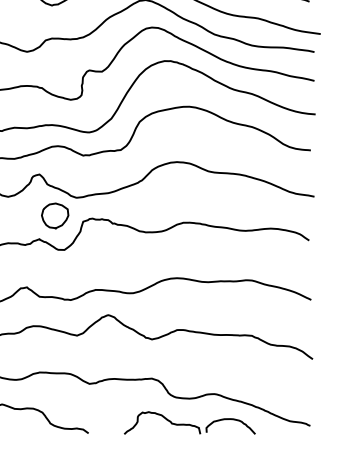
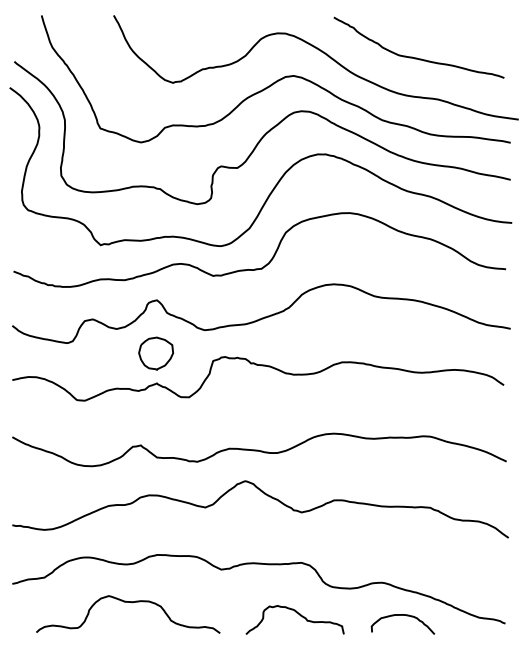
part: (54, 215) -> (155, 353), moved
curve: (163, 418) -> (296, 613), moved

